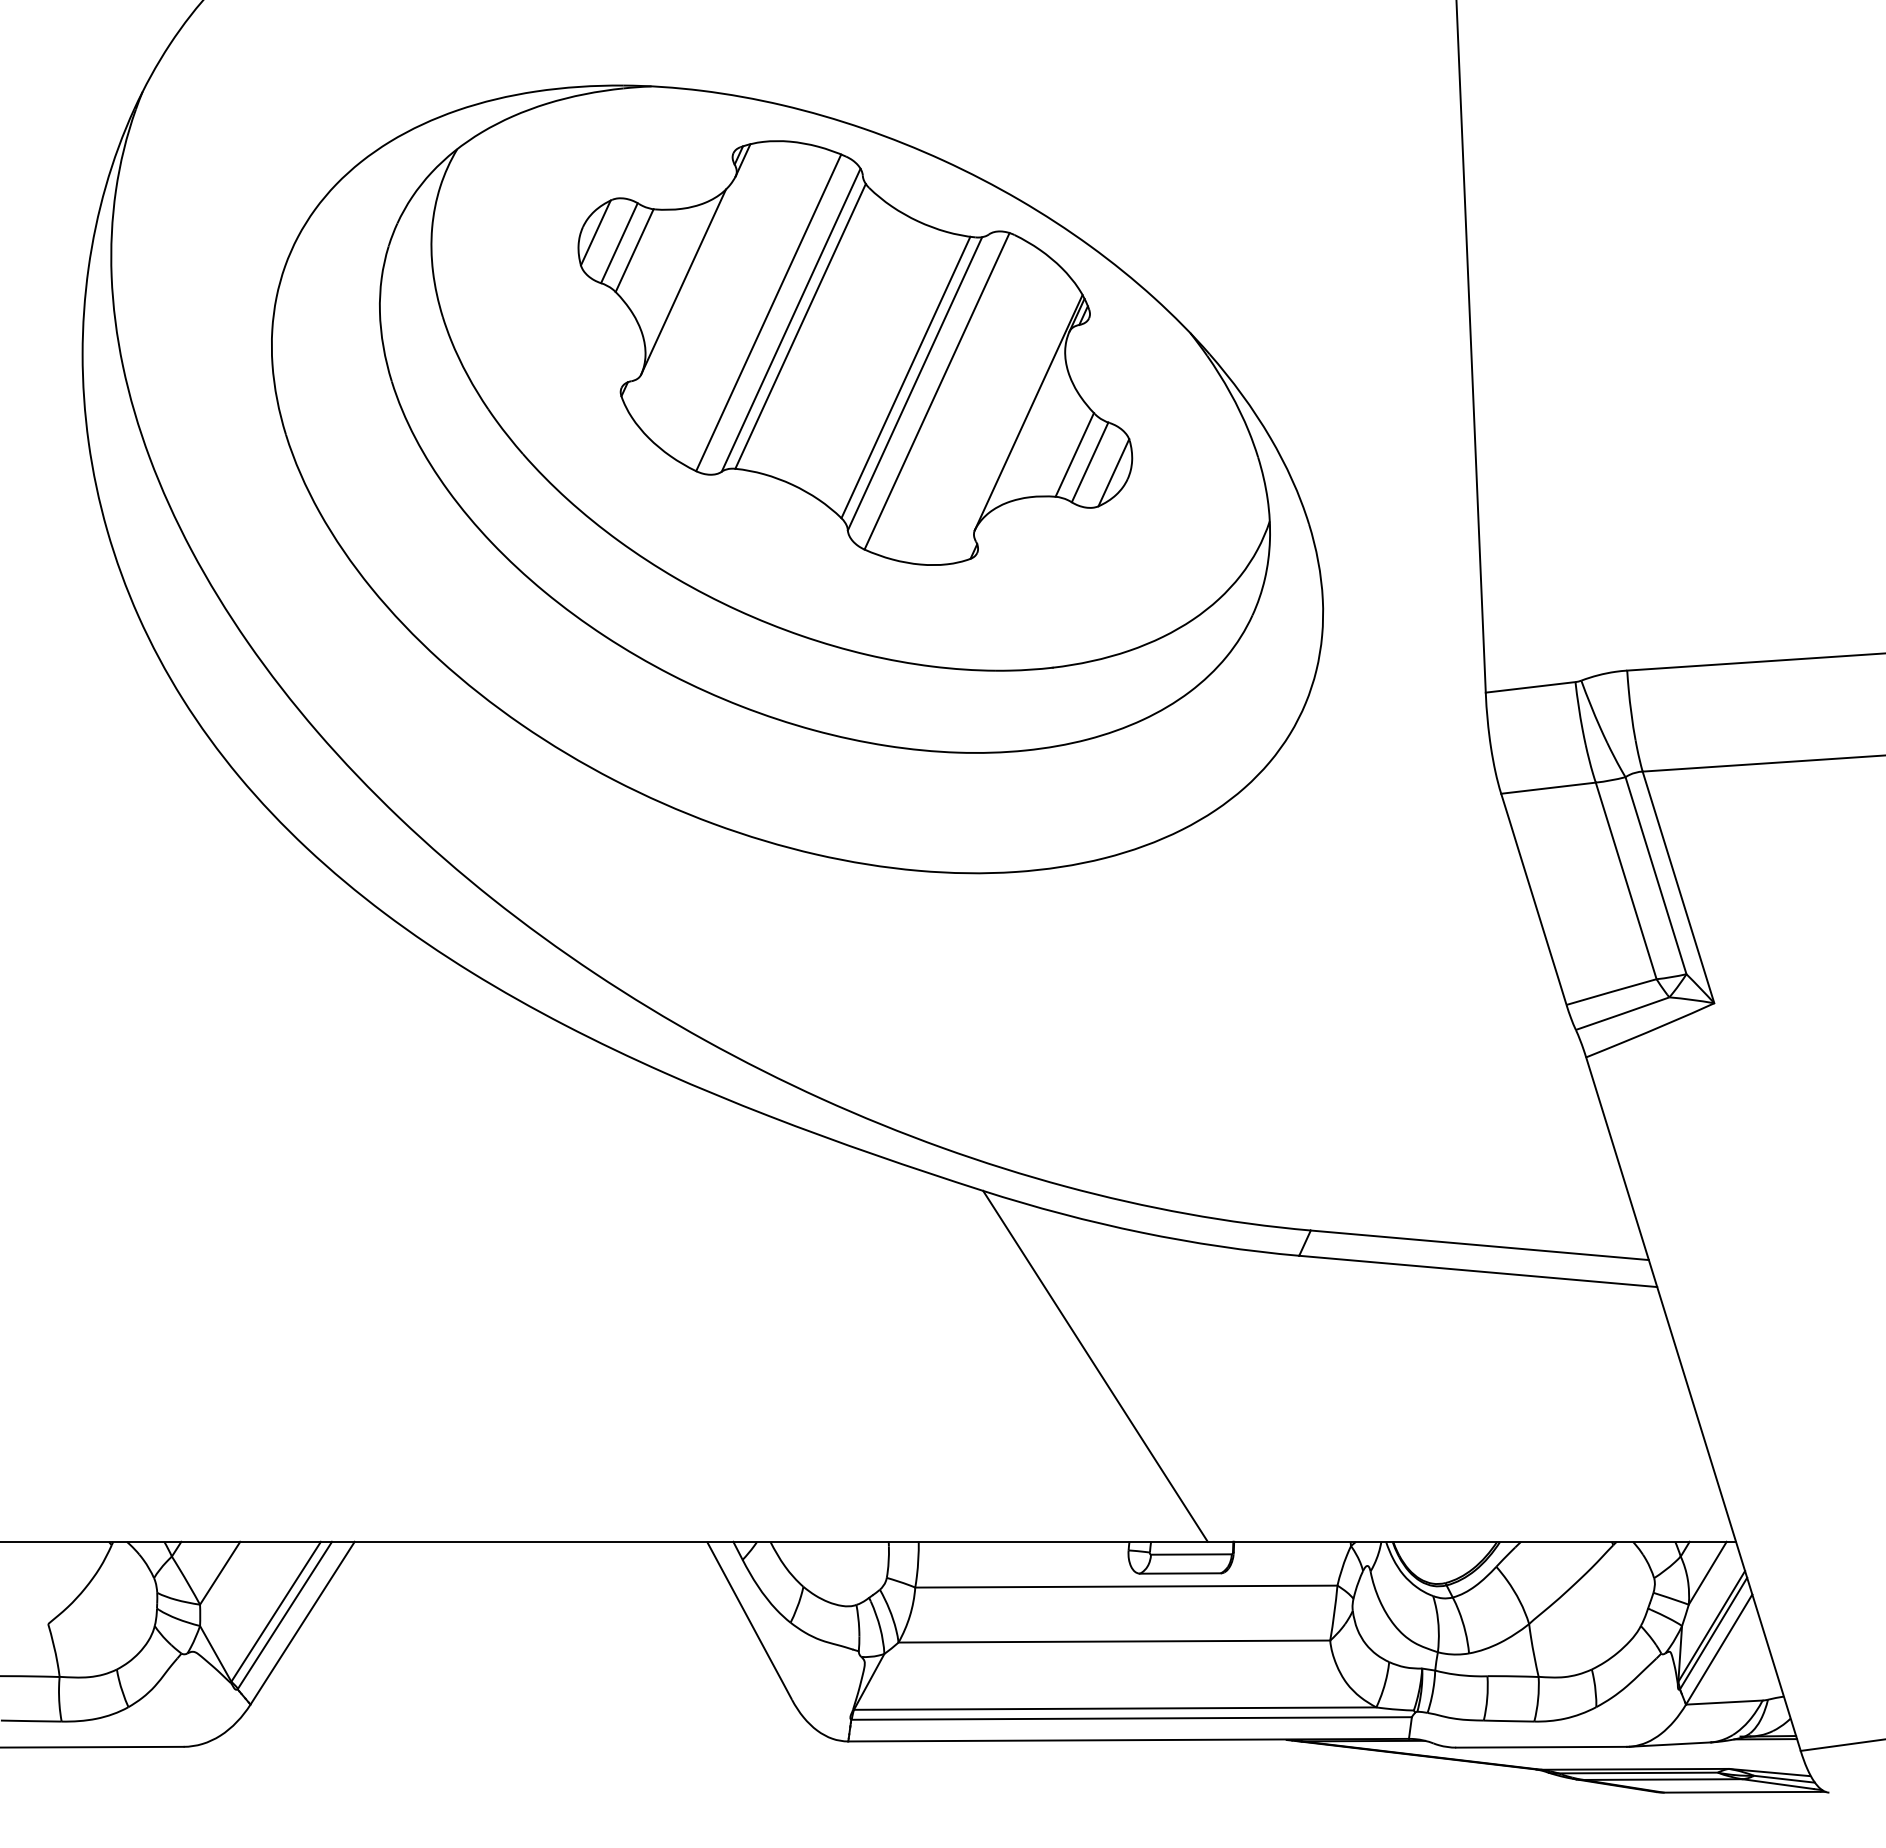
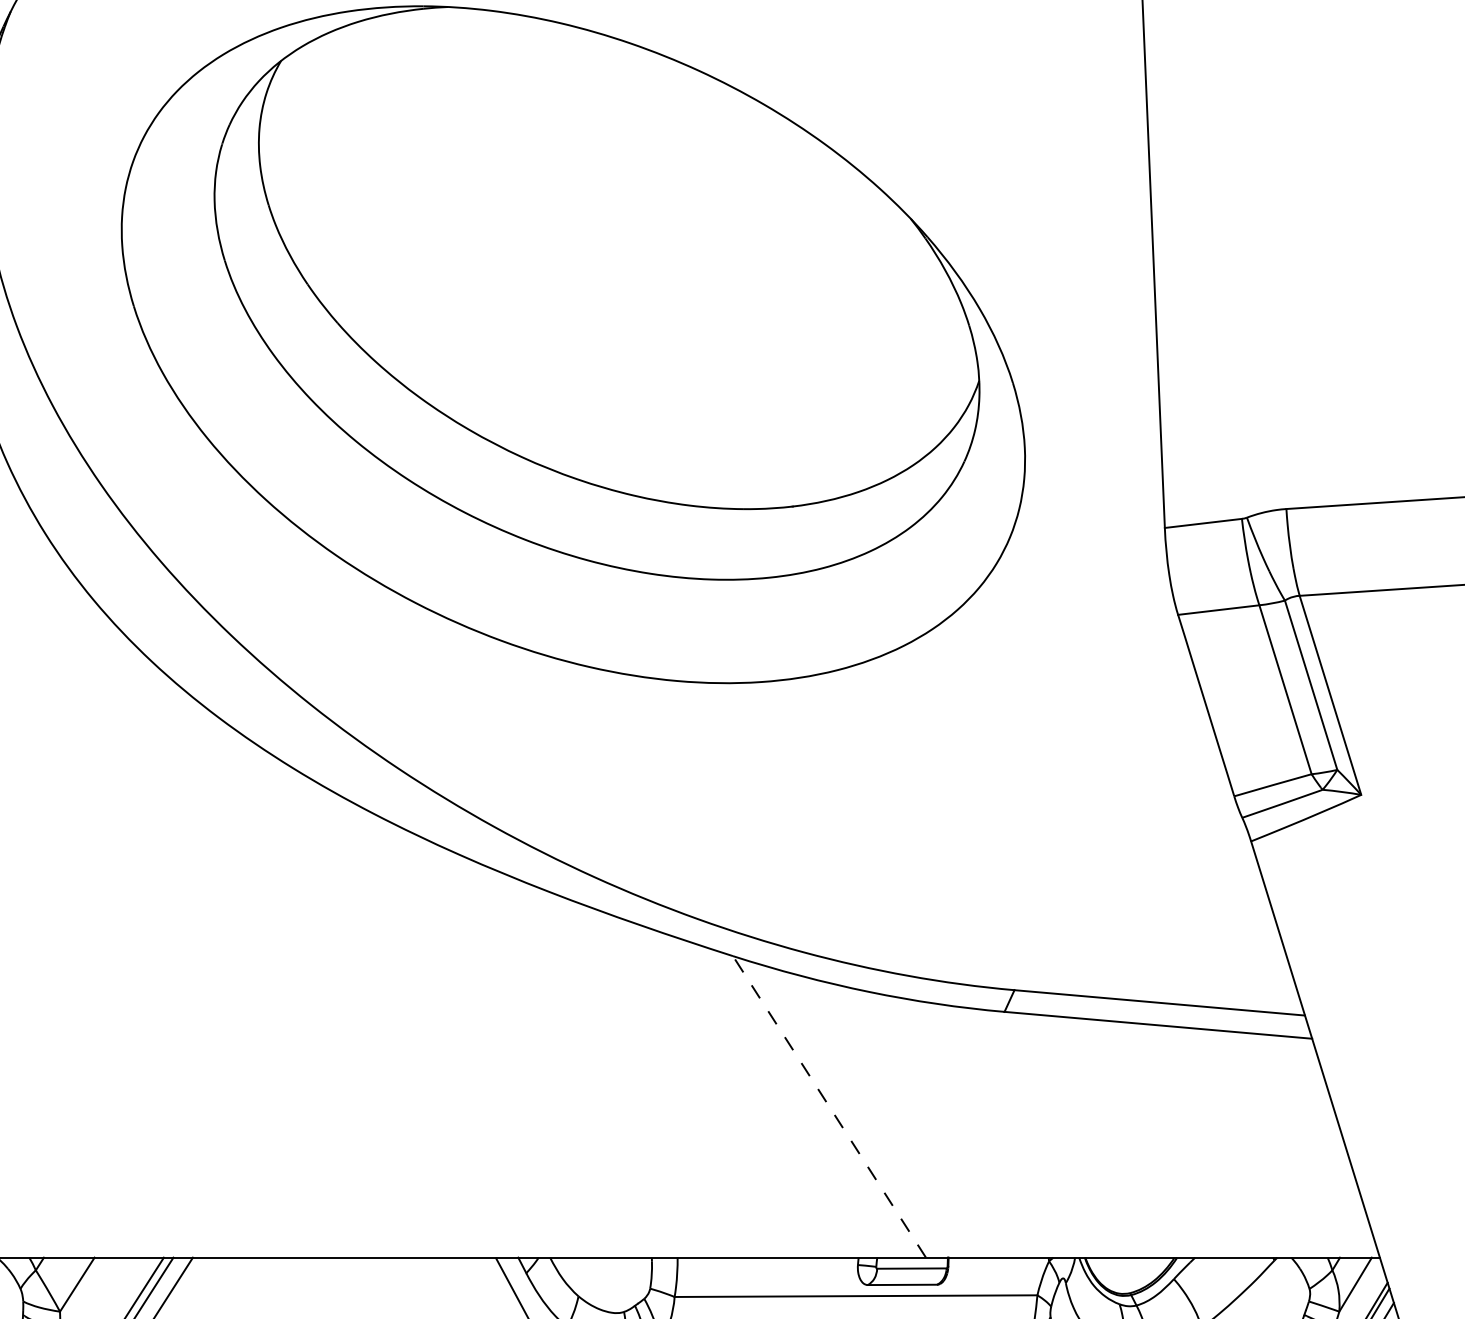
part: (855, 352) -> (623, 235), removed
line: (1095, 1365) -> (829, 1106), solid -> dashed

